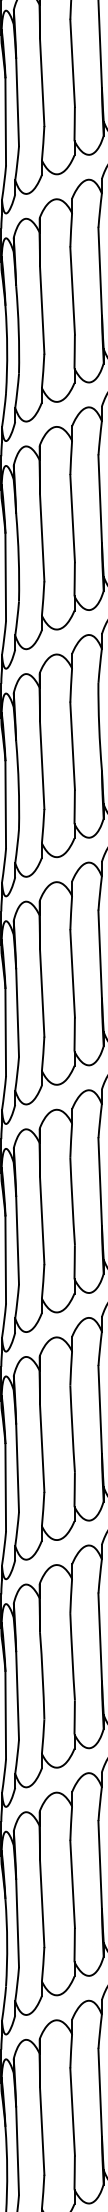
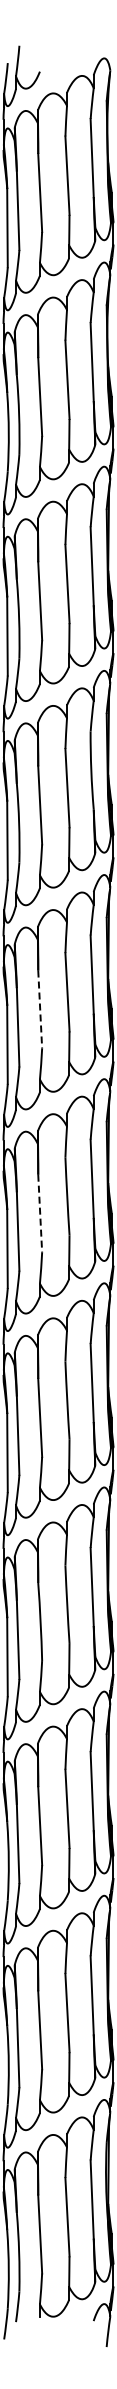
line: (42, 994) -> (40, 1010), solid -> dashed
line: (42, 1221) -> (40, 1214), solid -> dashed

